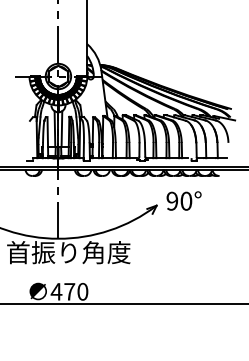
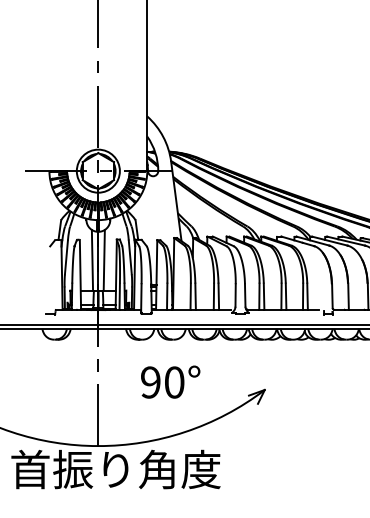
text: (183, 200) -> (169, 381), moved

